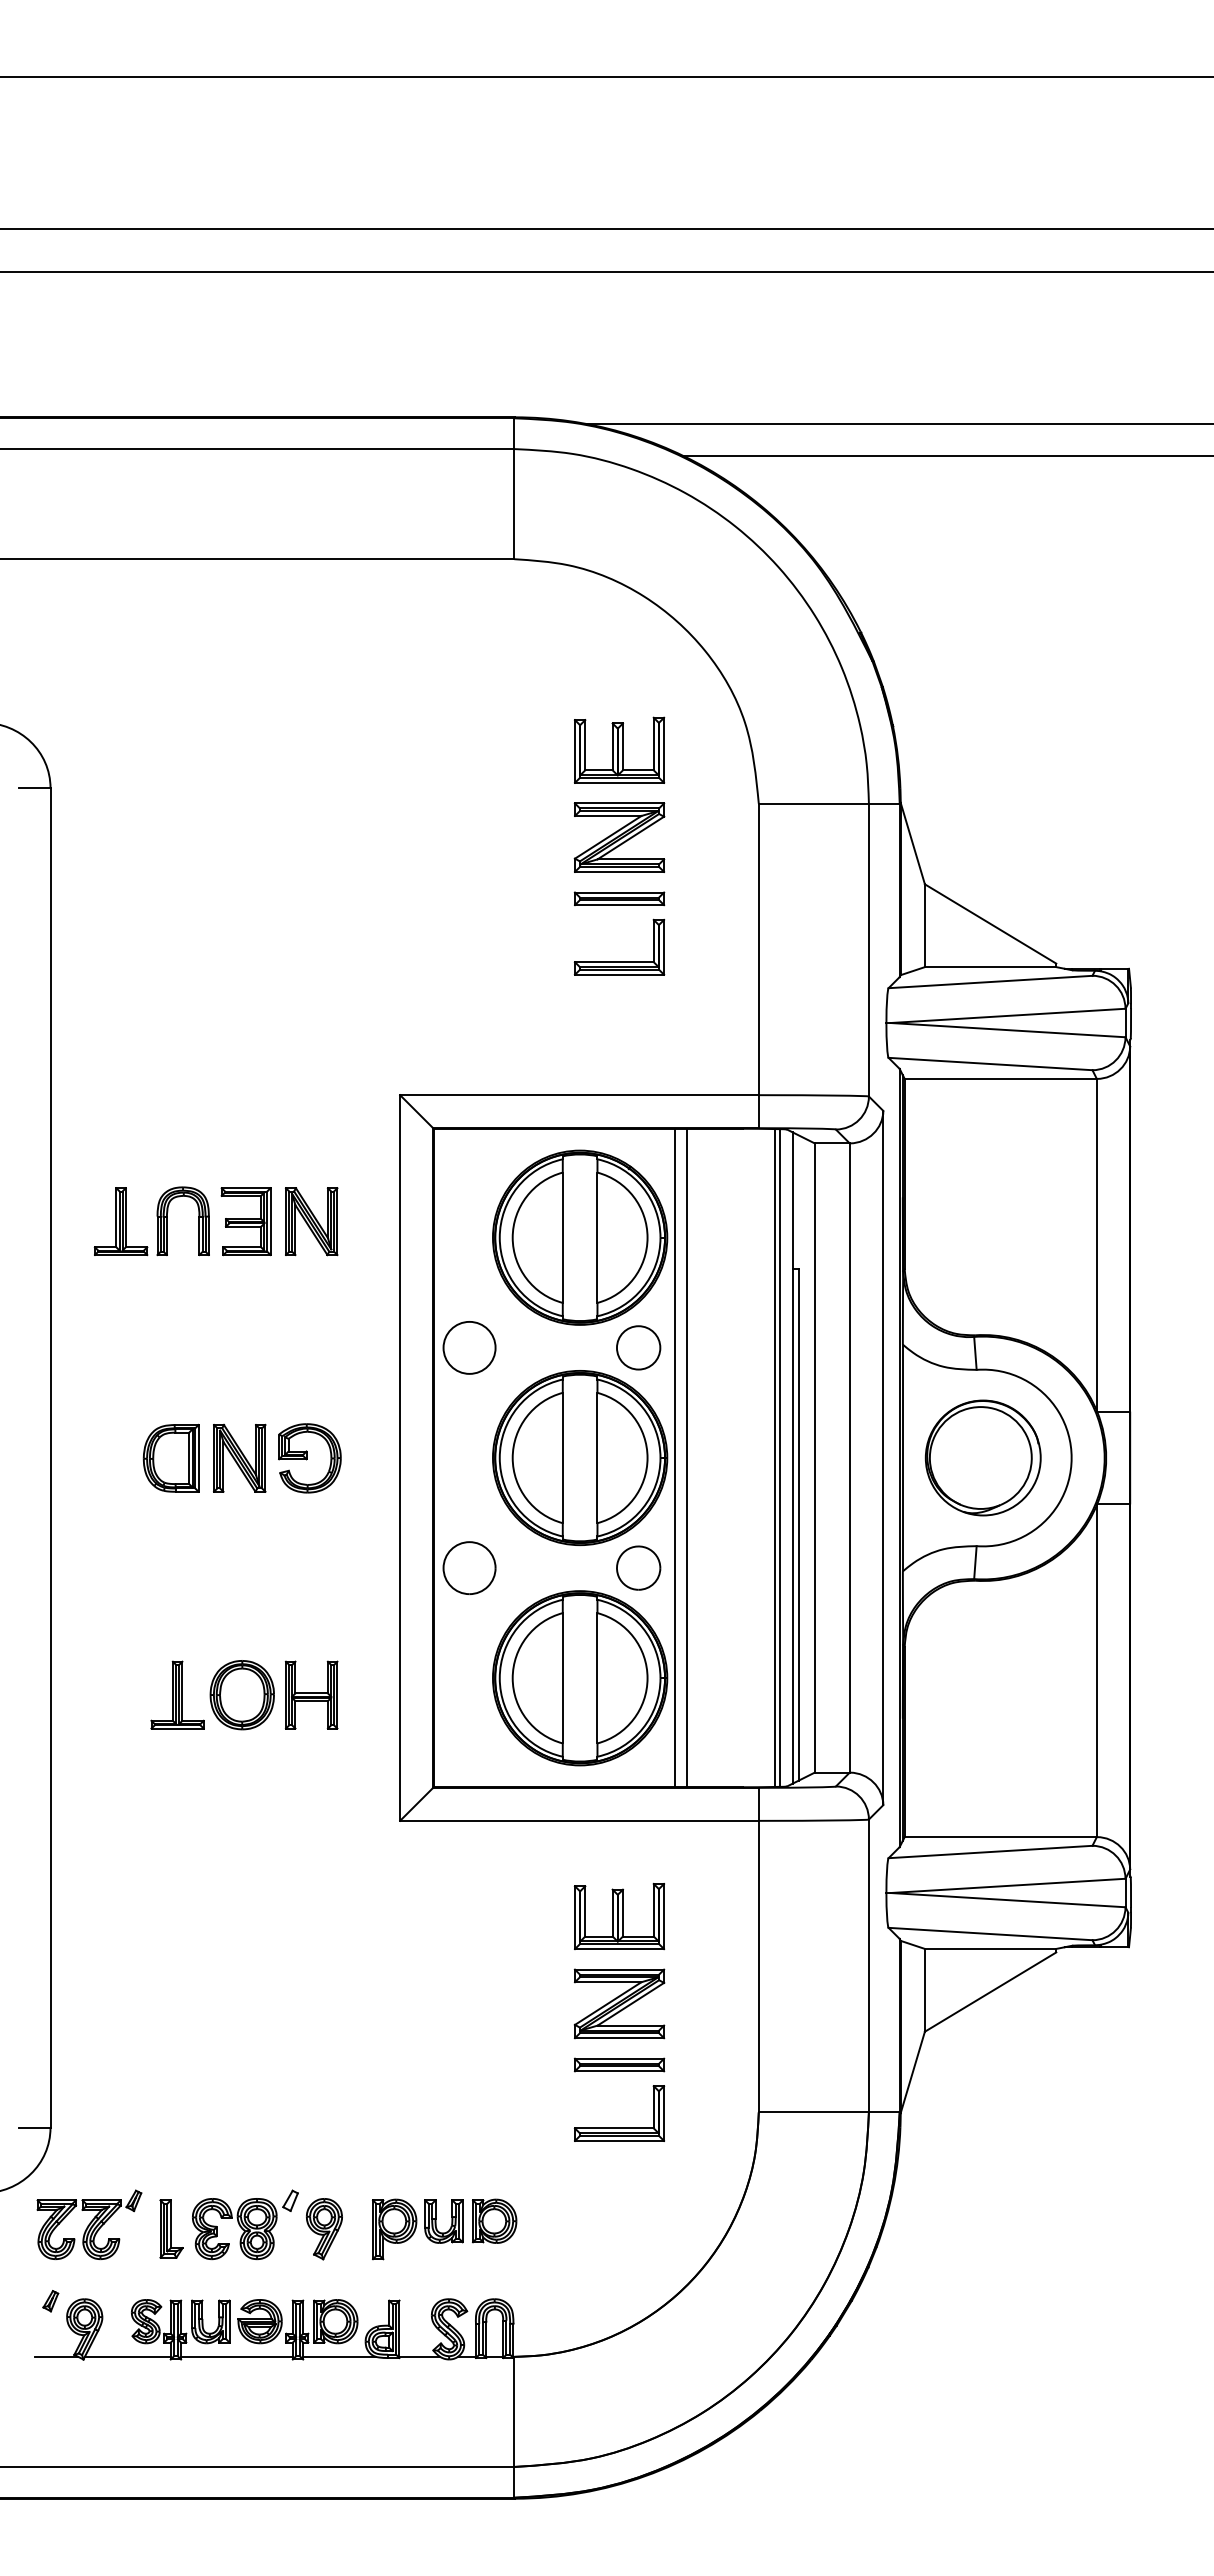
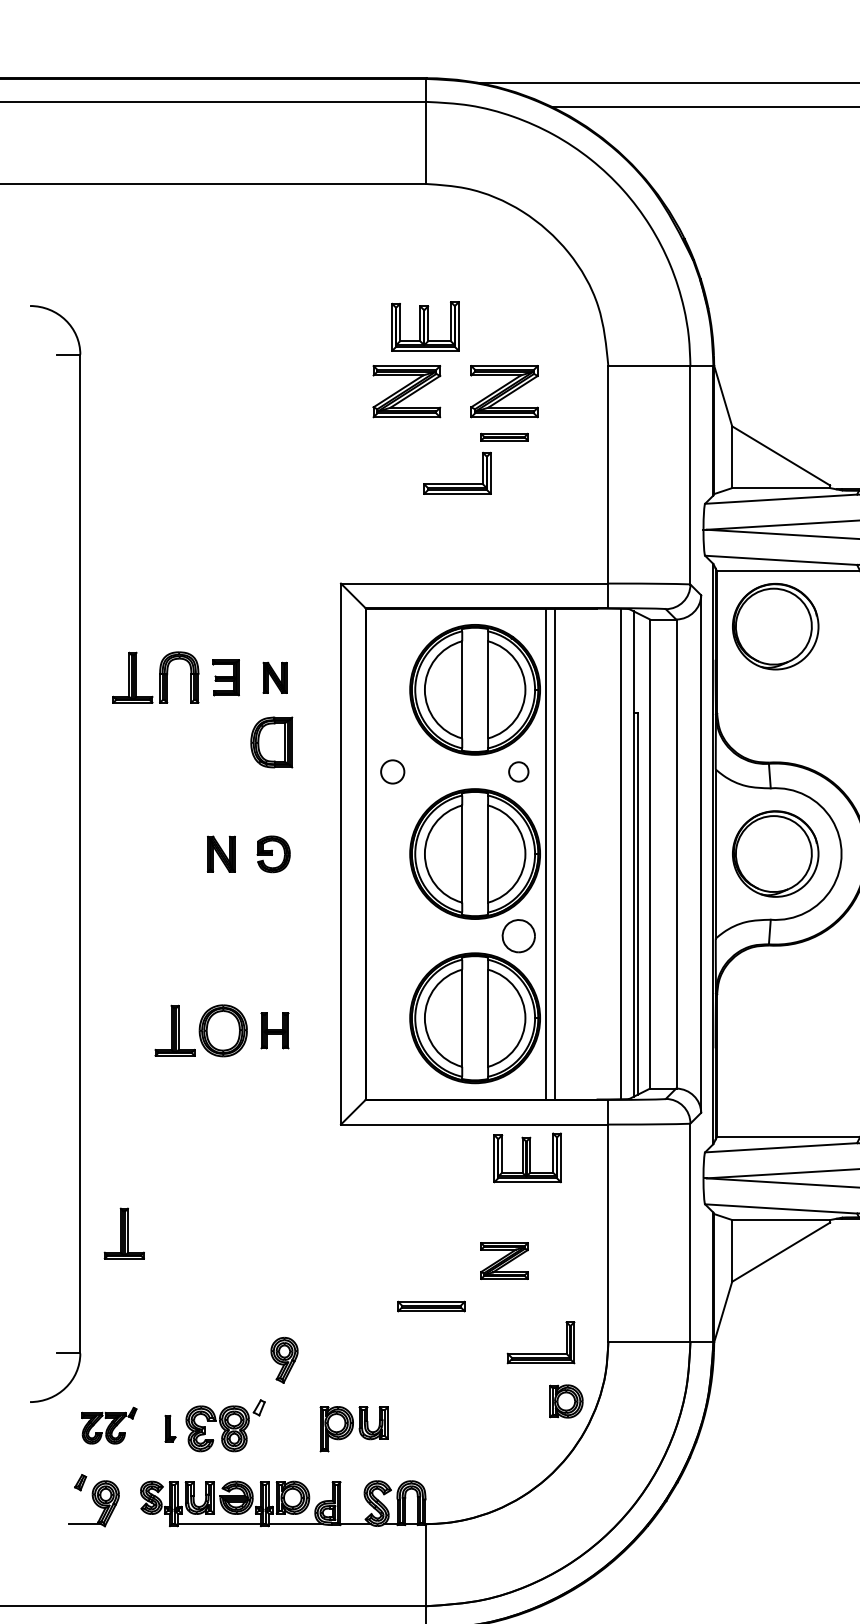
part: (619, 749) -> (425, 325), moved
part: (488, 837) -> (406, 391), added
part: (619, 898) -> (504, 436), size x0.7
part: (619, 961) -> (457, 483), moved
part: (982, 1152) -> (775, 626), added
part: (245, 1221) -> (225, 677), size x0.7
part: (311, 1221) -> (274, 677), size x0.6
circle: (469, 1347) -> (392, 771), size x0.6
circle: (638, 1347) -> (518, 771), size x0.6
part: (170, 1457) -> (271, 741), moved
part: (239, 1457) -> (221, 853), size x0.7
line: (779, 1457) -> (623, 853), removed
part: (309, 1458) -> (273, 854), size x0.7
part: (469, 1567) -> (392, 935), removed
part: (311, 1694) -> (274, 1030), size x0.7
part: (619, 1916) -> (527, 1157), moved
part: (109, 1966) -> (124, 1233), added
part: (619, 2003) -> (504, 1260), size x0.7
part: (619, 2064) -> (431, 1306), moved
part: (619, 2127) -> (541, 1353), moved
part: (494, 2220) -> (566, 1400), moved
part: (89, 2224) -> (109, 1425), size x0.7
part: (171, 2228) -> (170, 1428), size x0.6
part: (324, 2229) -> (284, 1360), moved
line: (127, 2356) -> (137, 1523), removed

